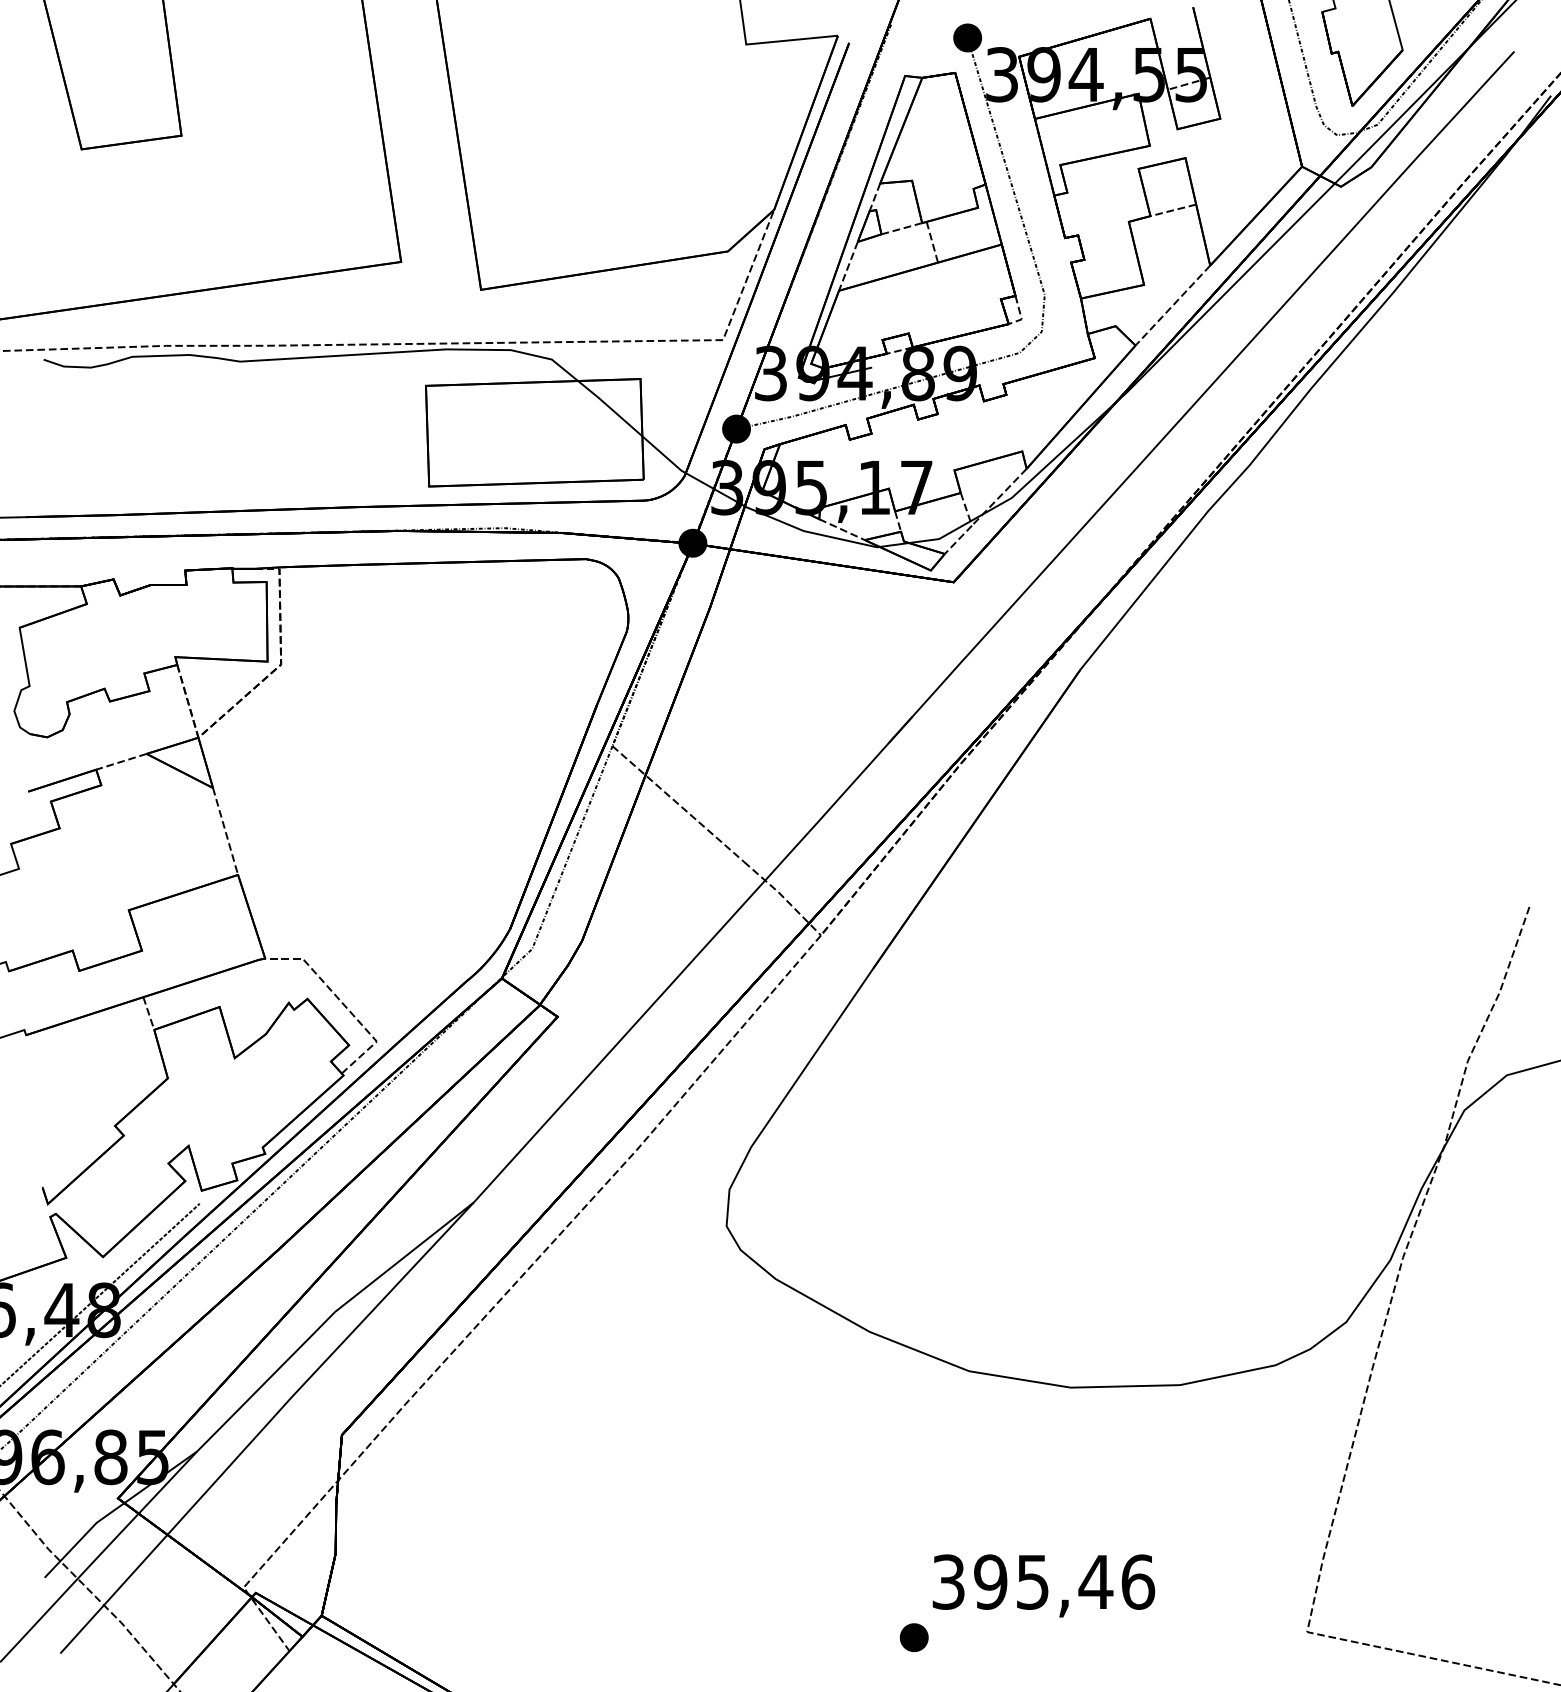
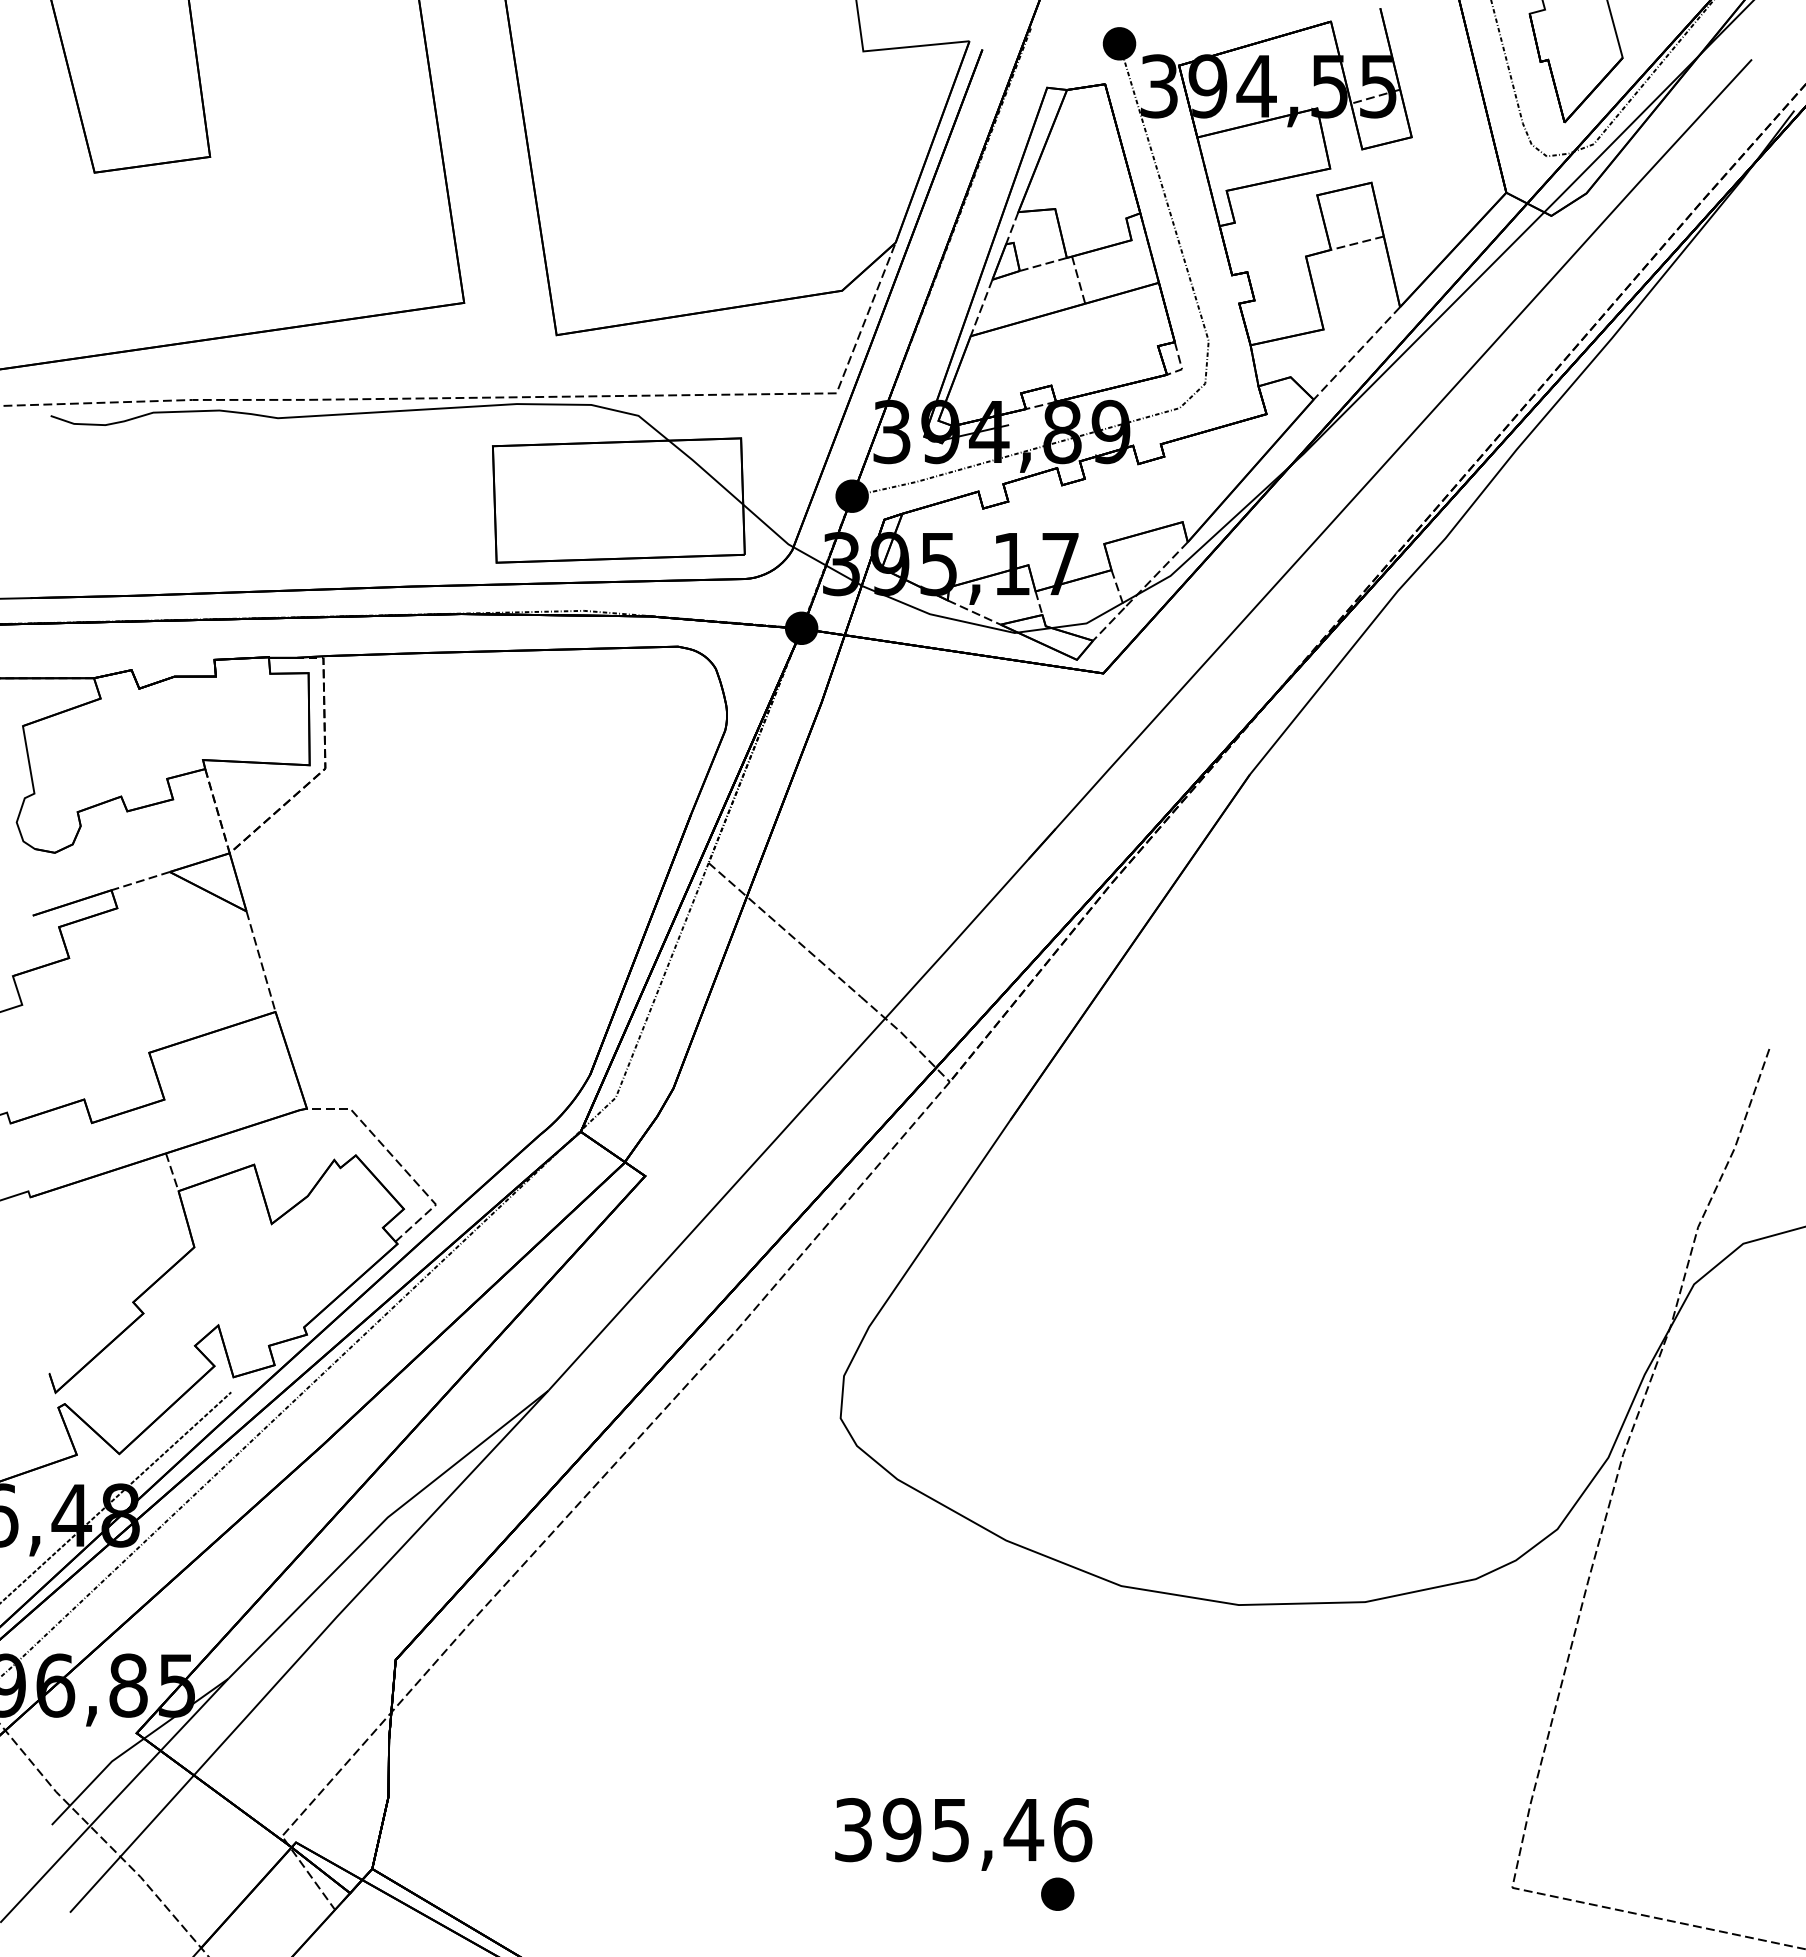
text: (1043, 1586) -> (963, 1834), moved

